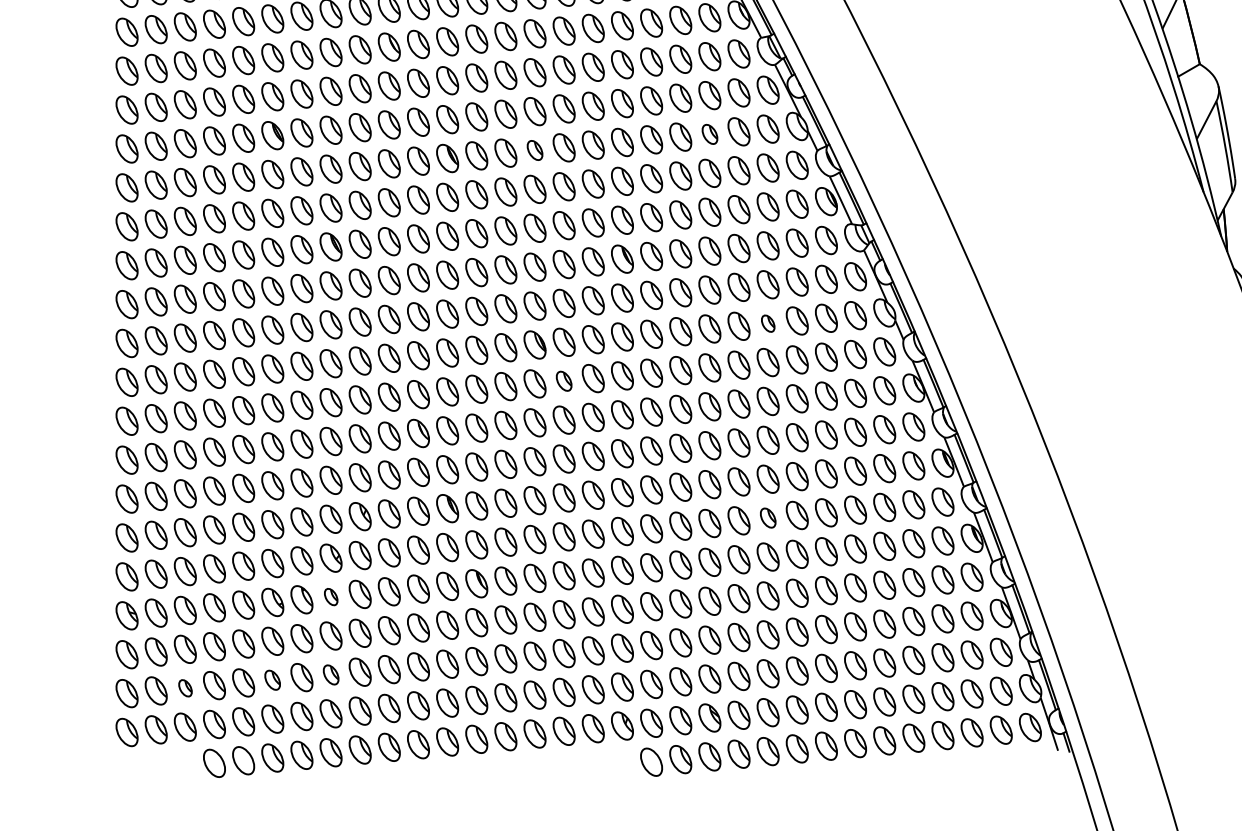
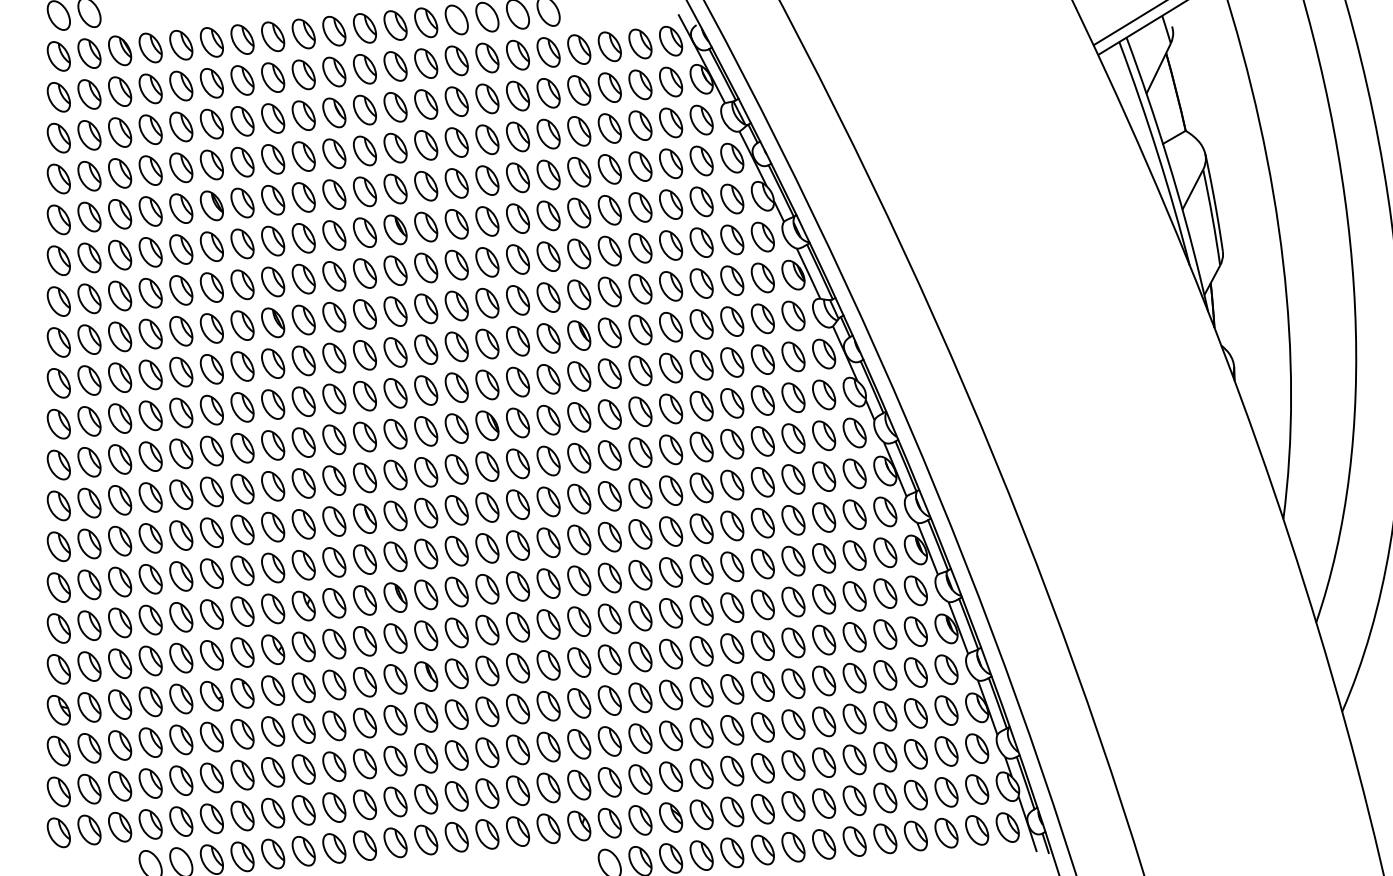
part: (710, 134) -> (671, 204), size x1.43
part: (535, 150) -> (487, 221), size x1.43
part: (768, 323) -> (732, 403), size x1.67
part: (563, 380) -> (517, 463), size x1.43
part: (768, 517) -> (732, 607), size x1.43
part: (331, 597) -> (273, 690), size x1.67
part: (331, 675) -> (273, 772), size x1.43
part: (272, 679) -> (211, 777), size x1.43
part: (185, 688) -> (120, 786), size x1.67

